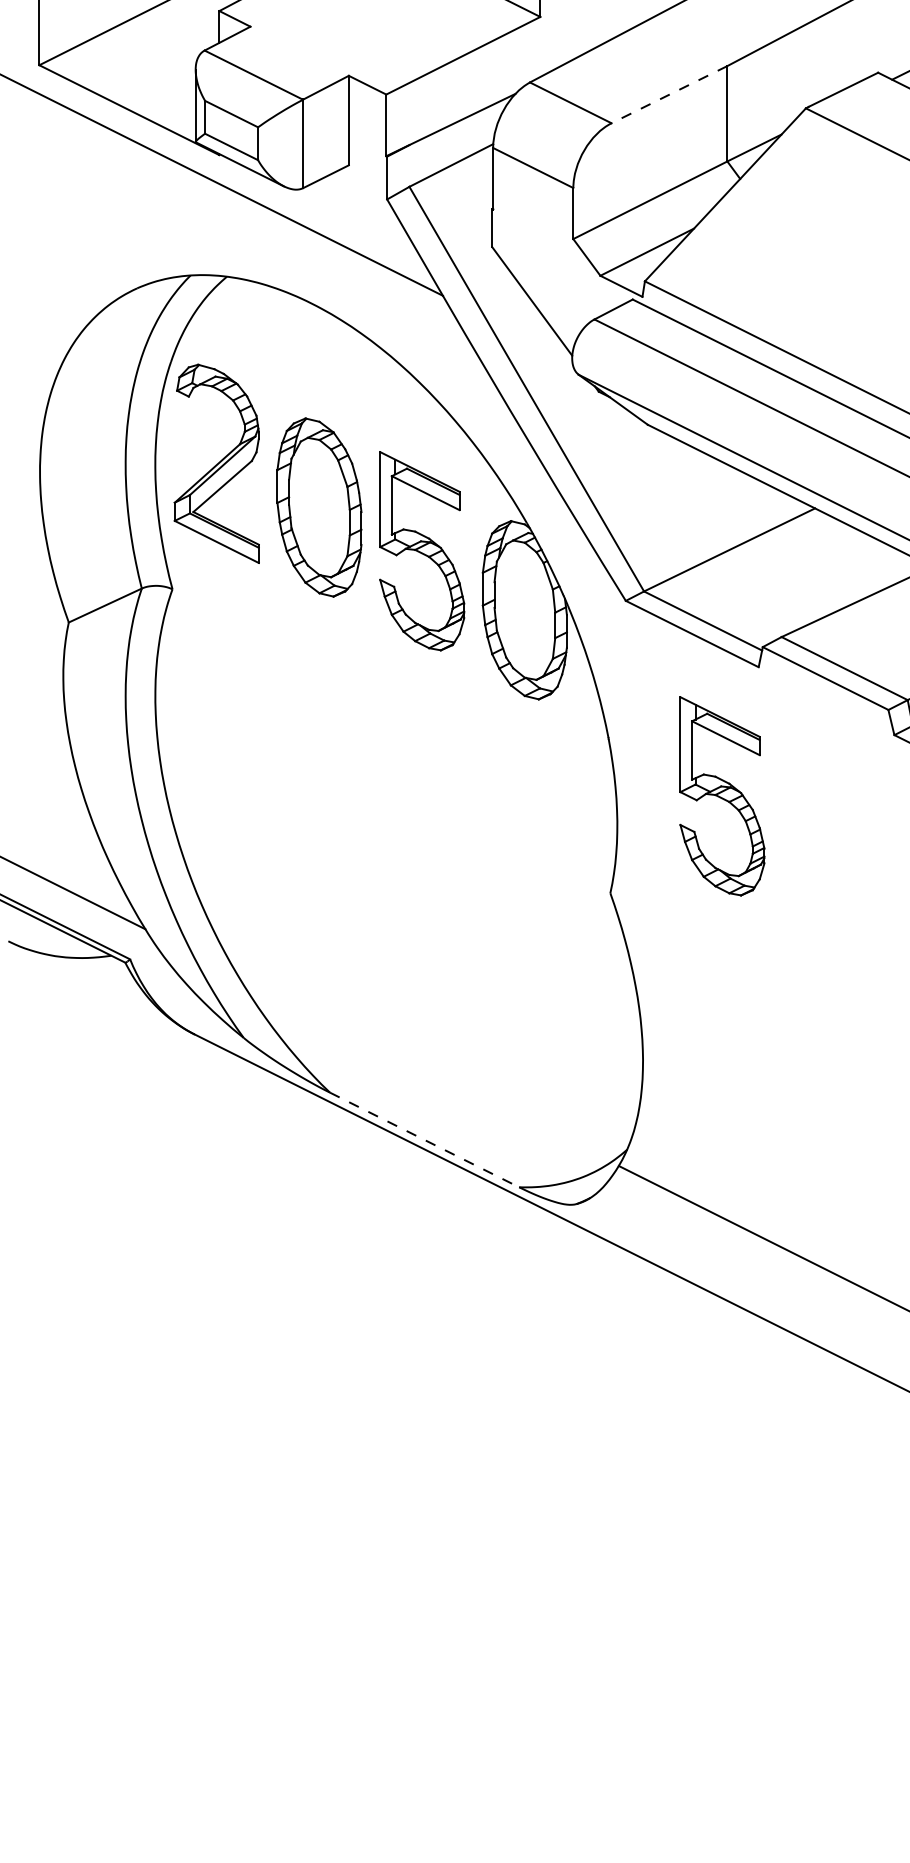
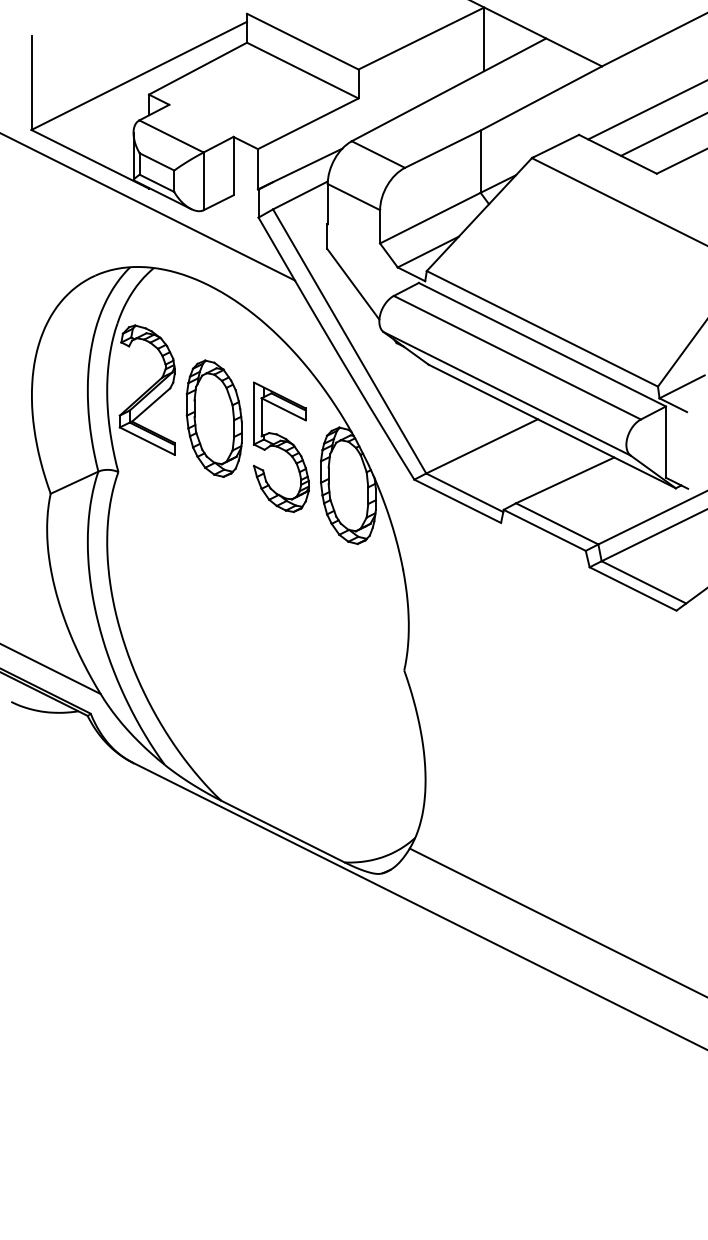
line: (668, 95) -> (442, 149), dashed -> solid
part: (721, 796) -> (476, 607), removed
line: (425, 1139) -> (283, 831), dashed -> solid

